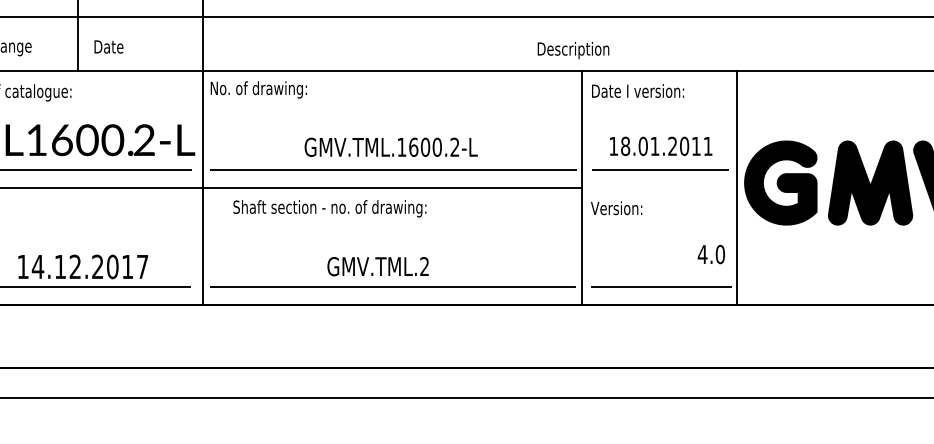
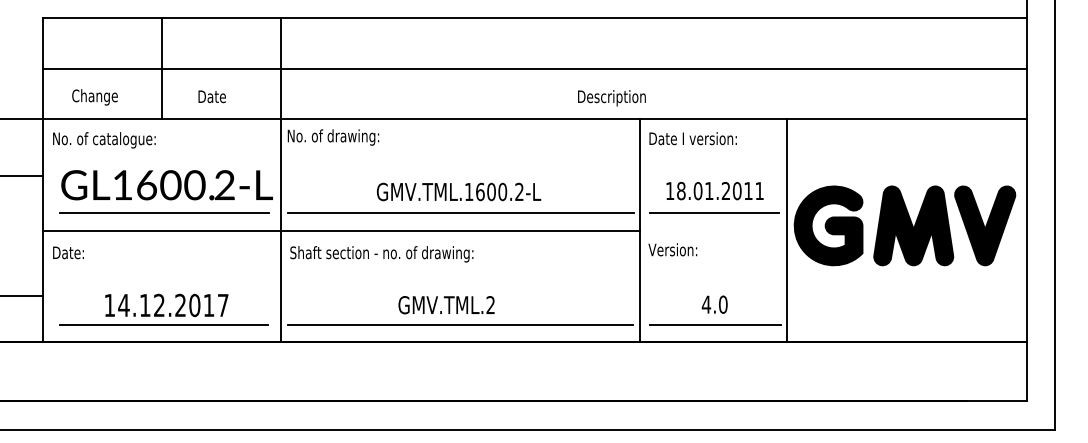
text: (108, 46) -> (211, 96), moved
text: (573, 50) -> (611, 98), moved
text: (329, 209) -> (381, 254), moved
text: (711, 254) -> (714, 304), moved

